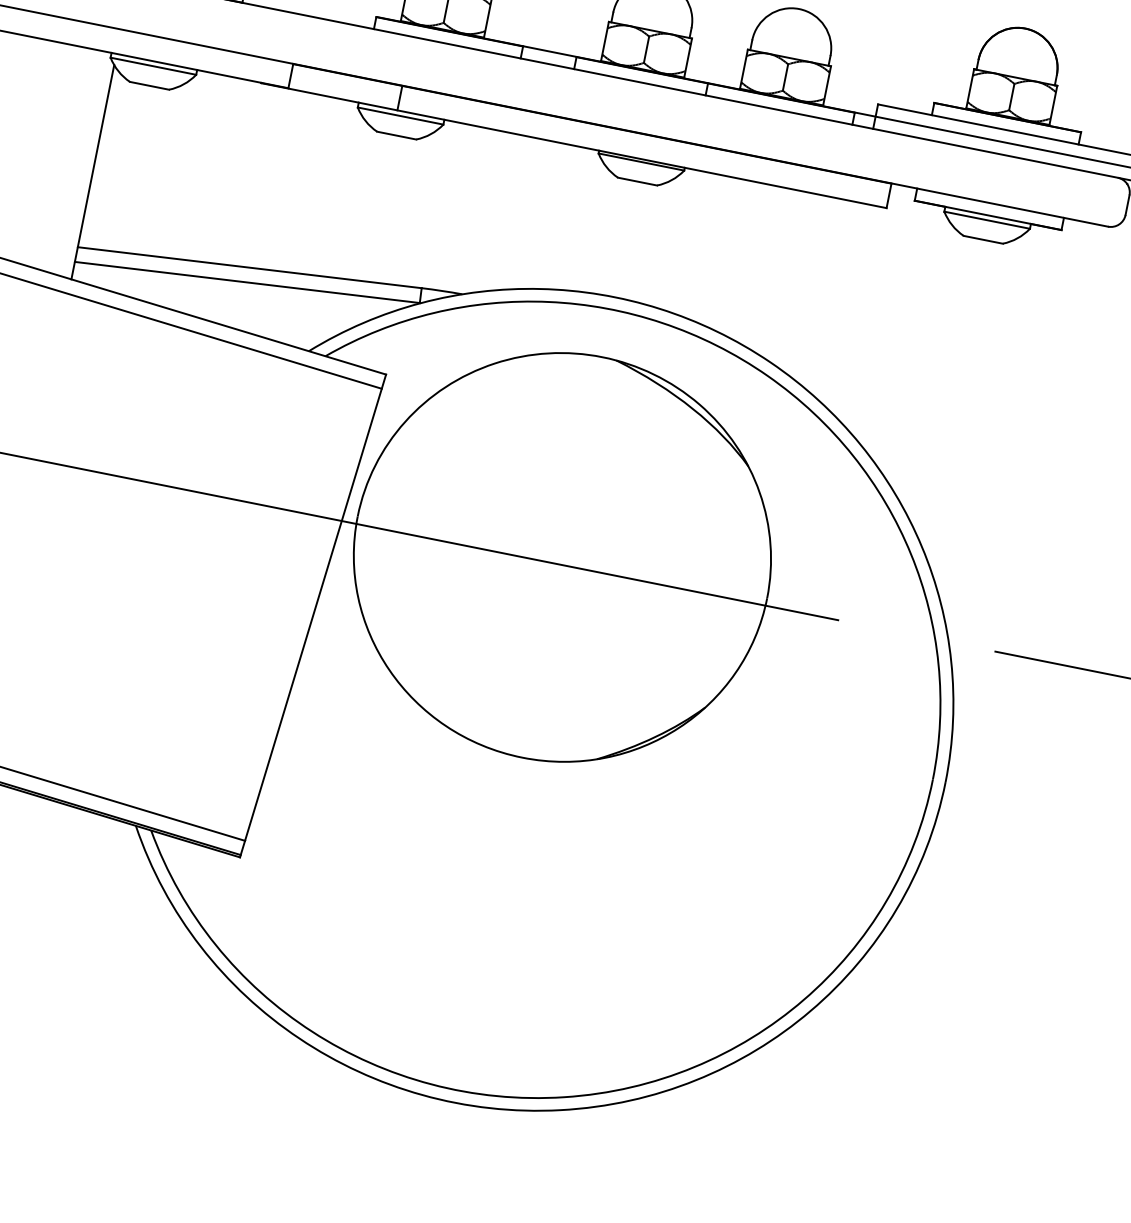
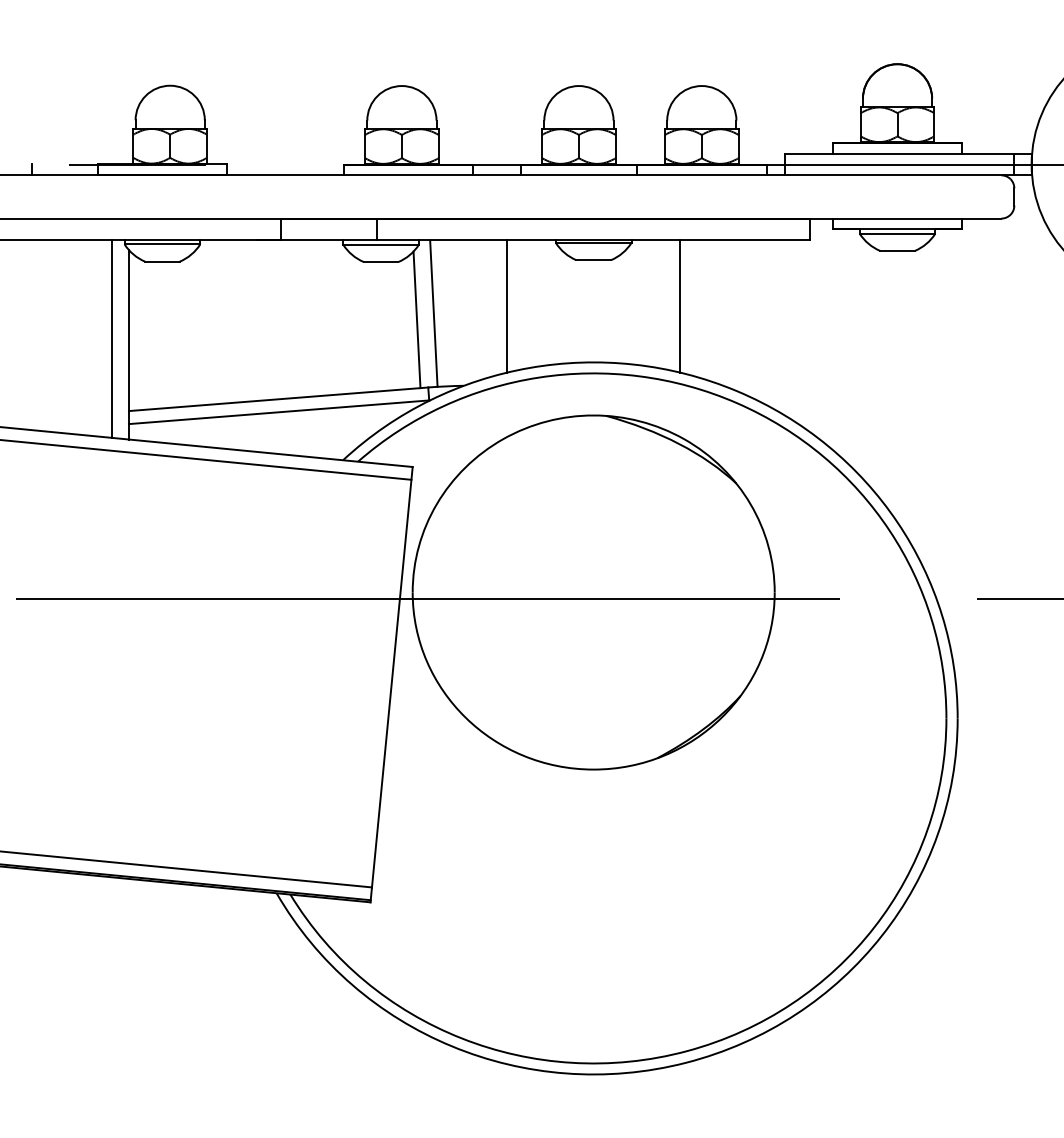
line: (75, 161) -> (112, 338), added
line: (444, 205) -> (433, 313), added
line: (423, 208) -> (416, 319), added
line: (529, 214) -> (507, 306), added
line: (725, 253) -> (680, 306), added

